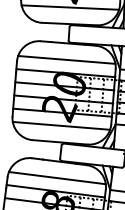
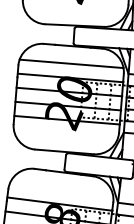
line: (70, 7) -> (75, 7), removed
line: (61, 126) -> (65, 134), removed
line: (57, 177) -> (61, 189), removed

